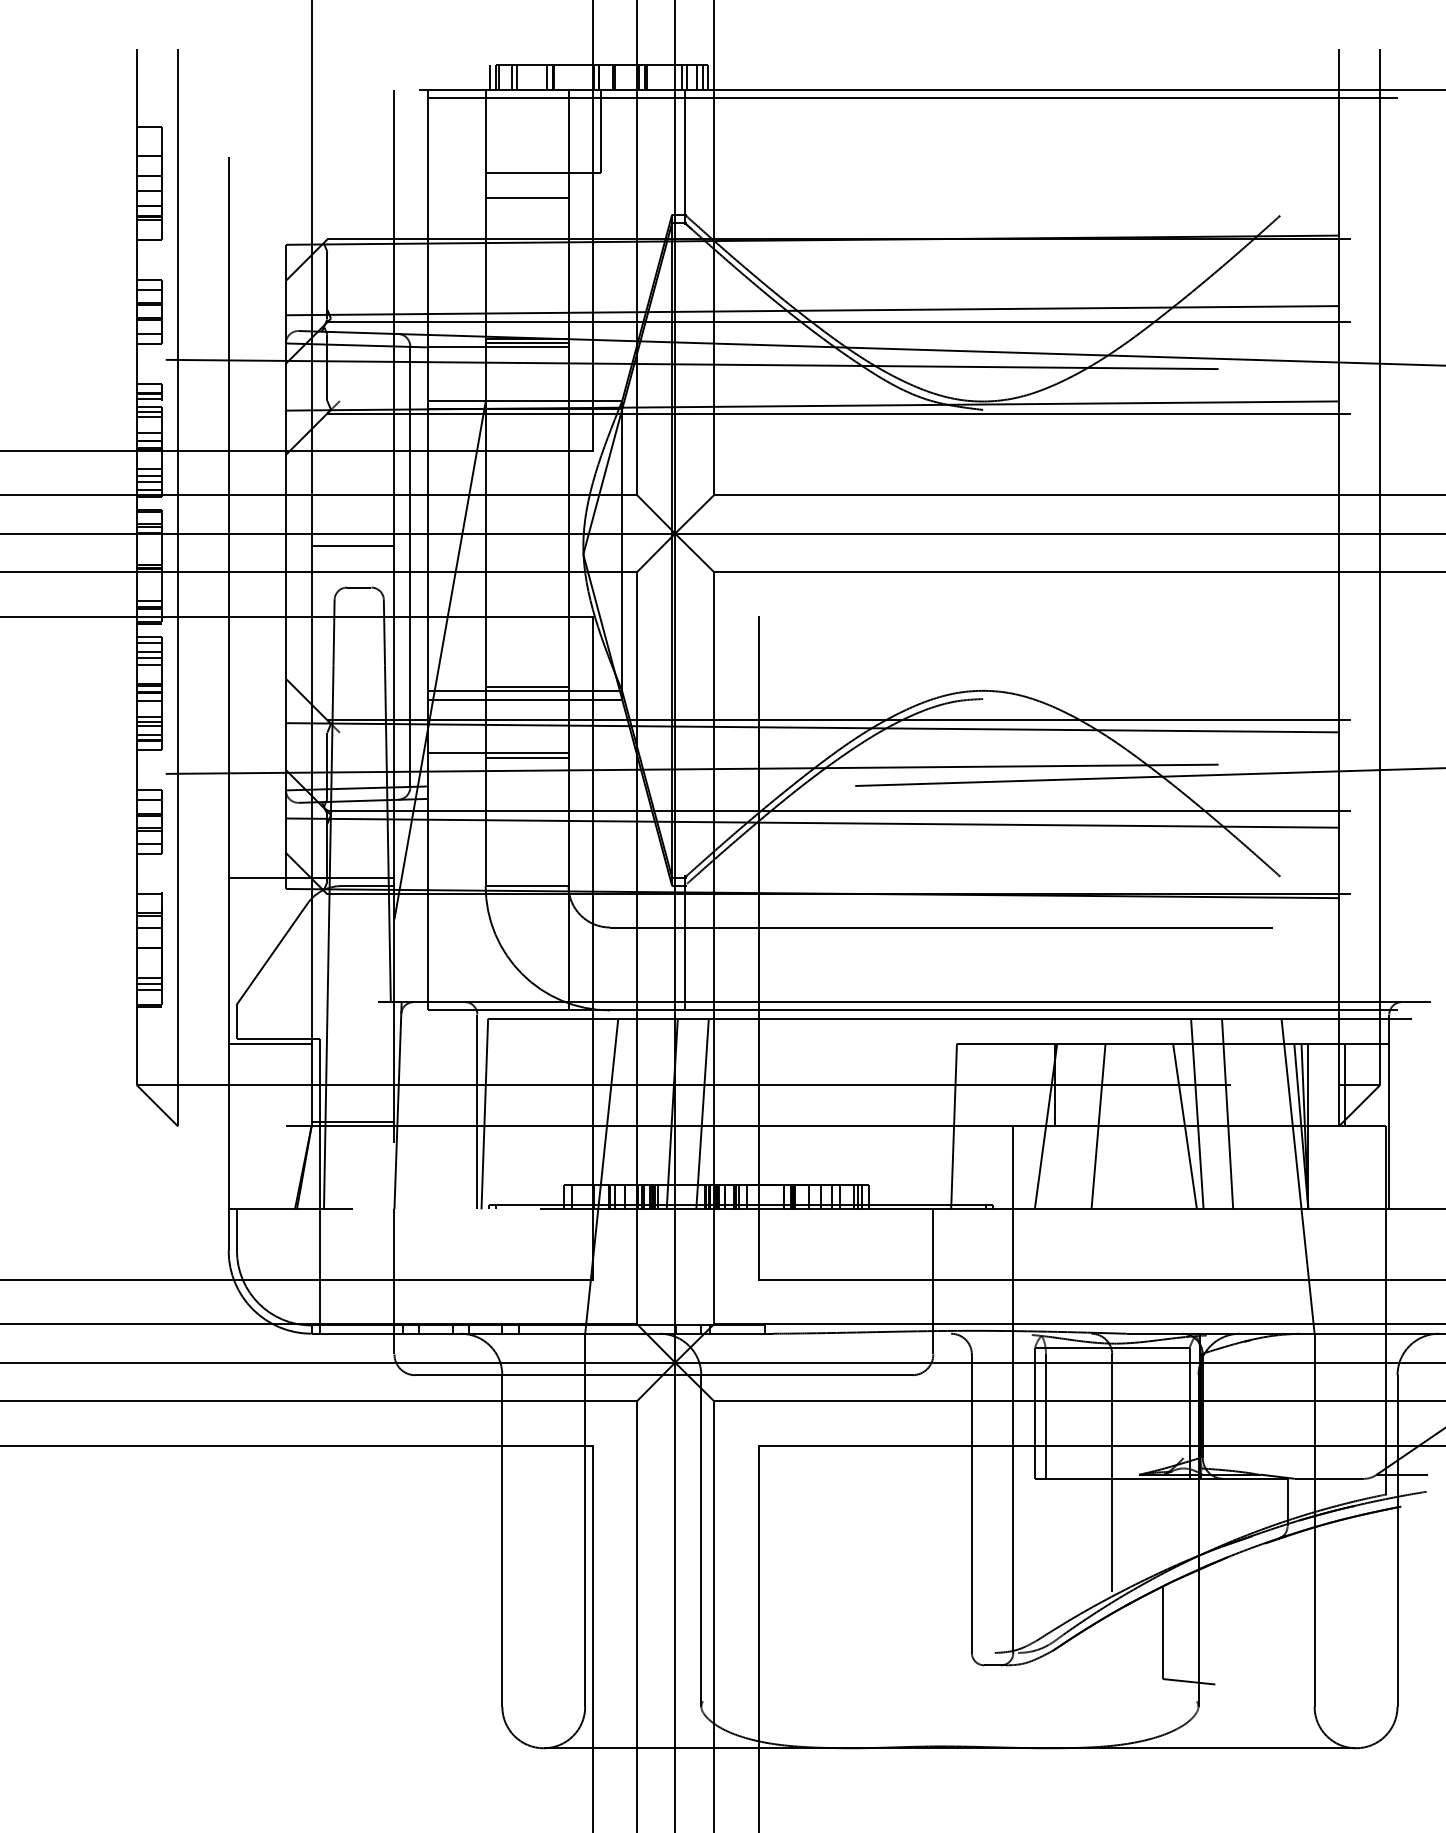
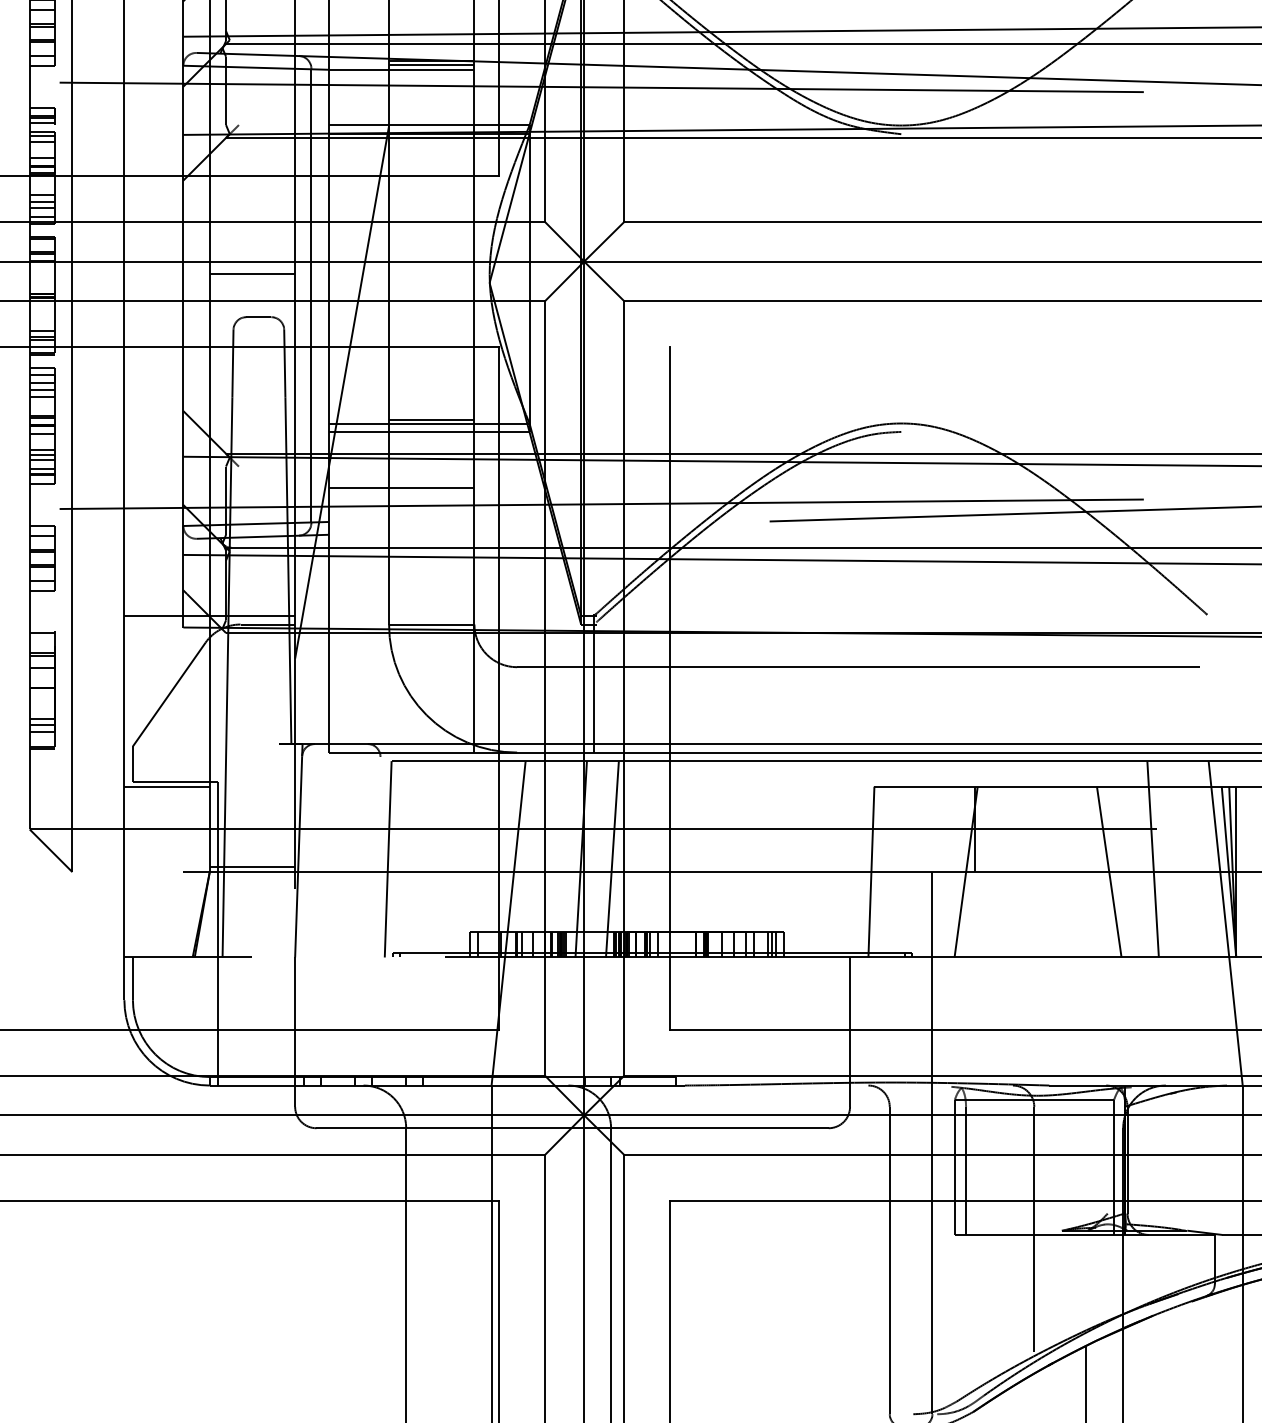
line: (526, 757) -> (431, 492), removed
line: (477, 1111) -> (380, 856), removed
line: (1197, 1113) -> (1122, 858), removed
line: (1098, 1126) -> (1020, 872), removed

